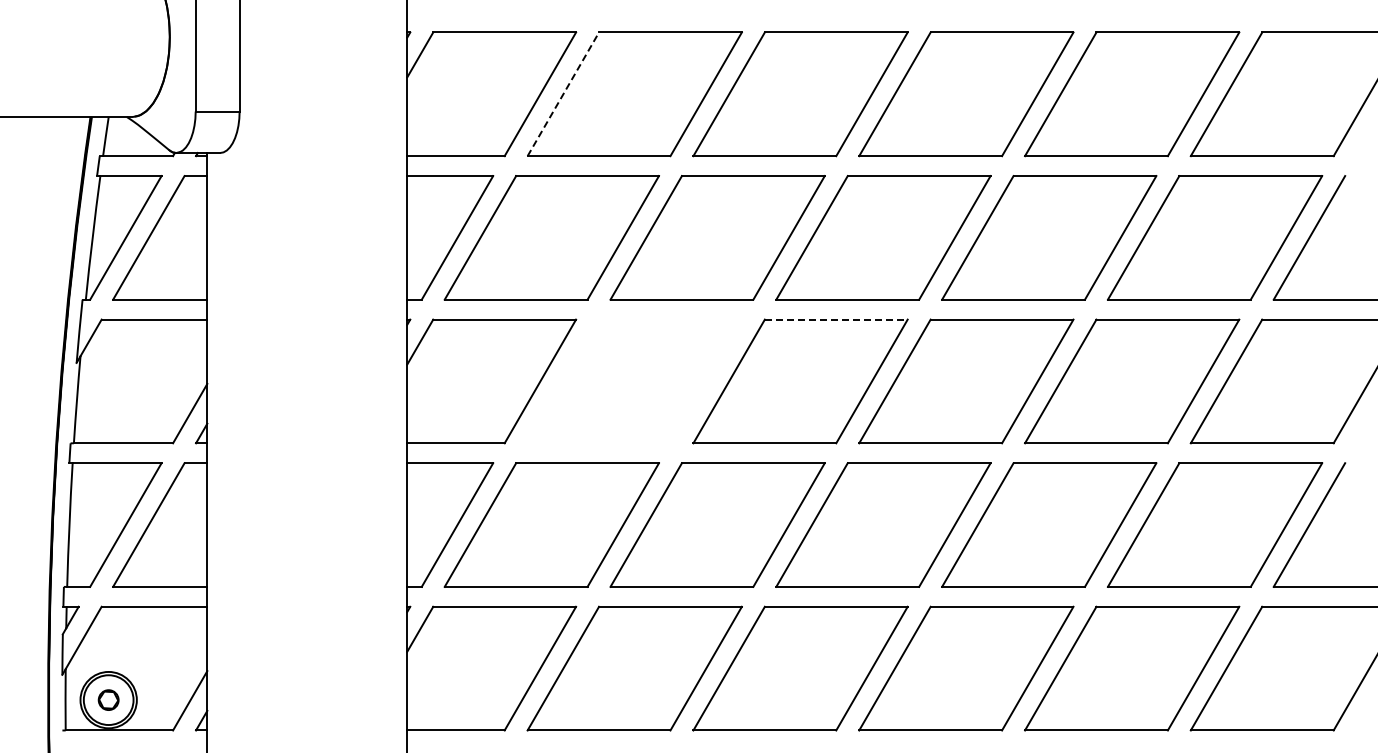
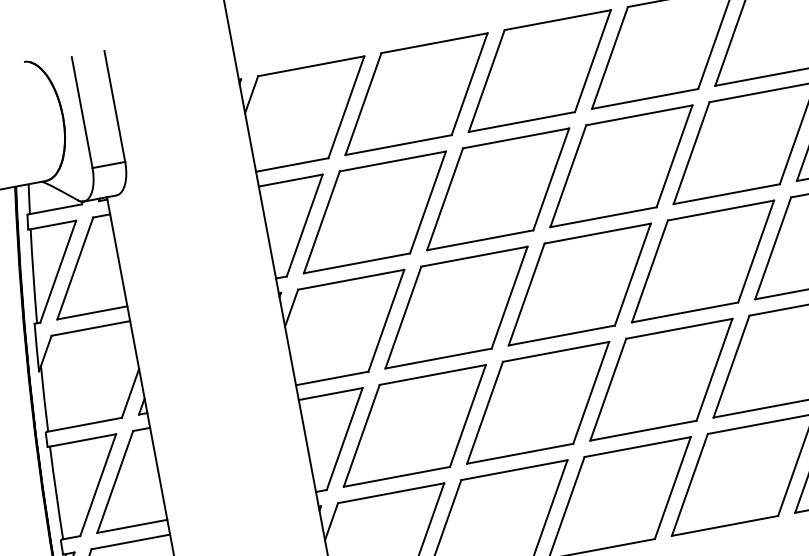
line: (563, 93) -> (363, 103), dashed -> solid
line: (836, 319) -> (597, 233), dashed -> solid
part: (634, 381) -> (456, 307), added

